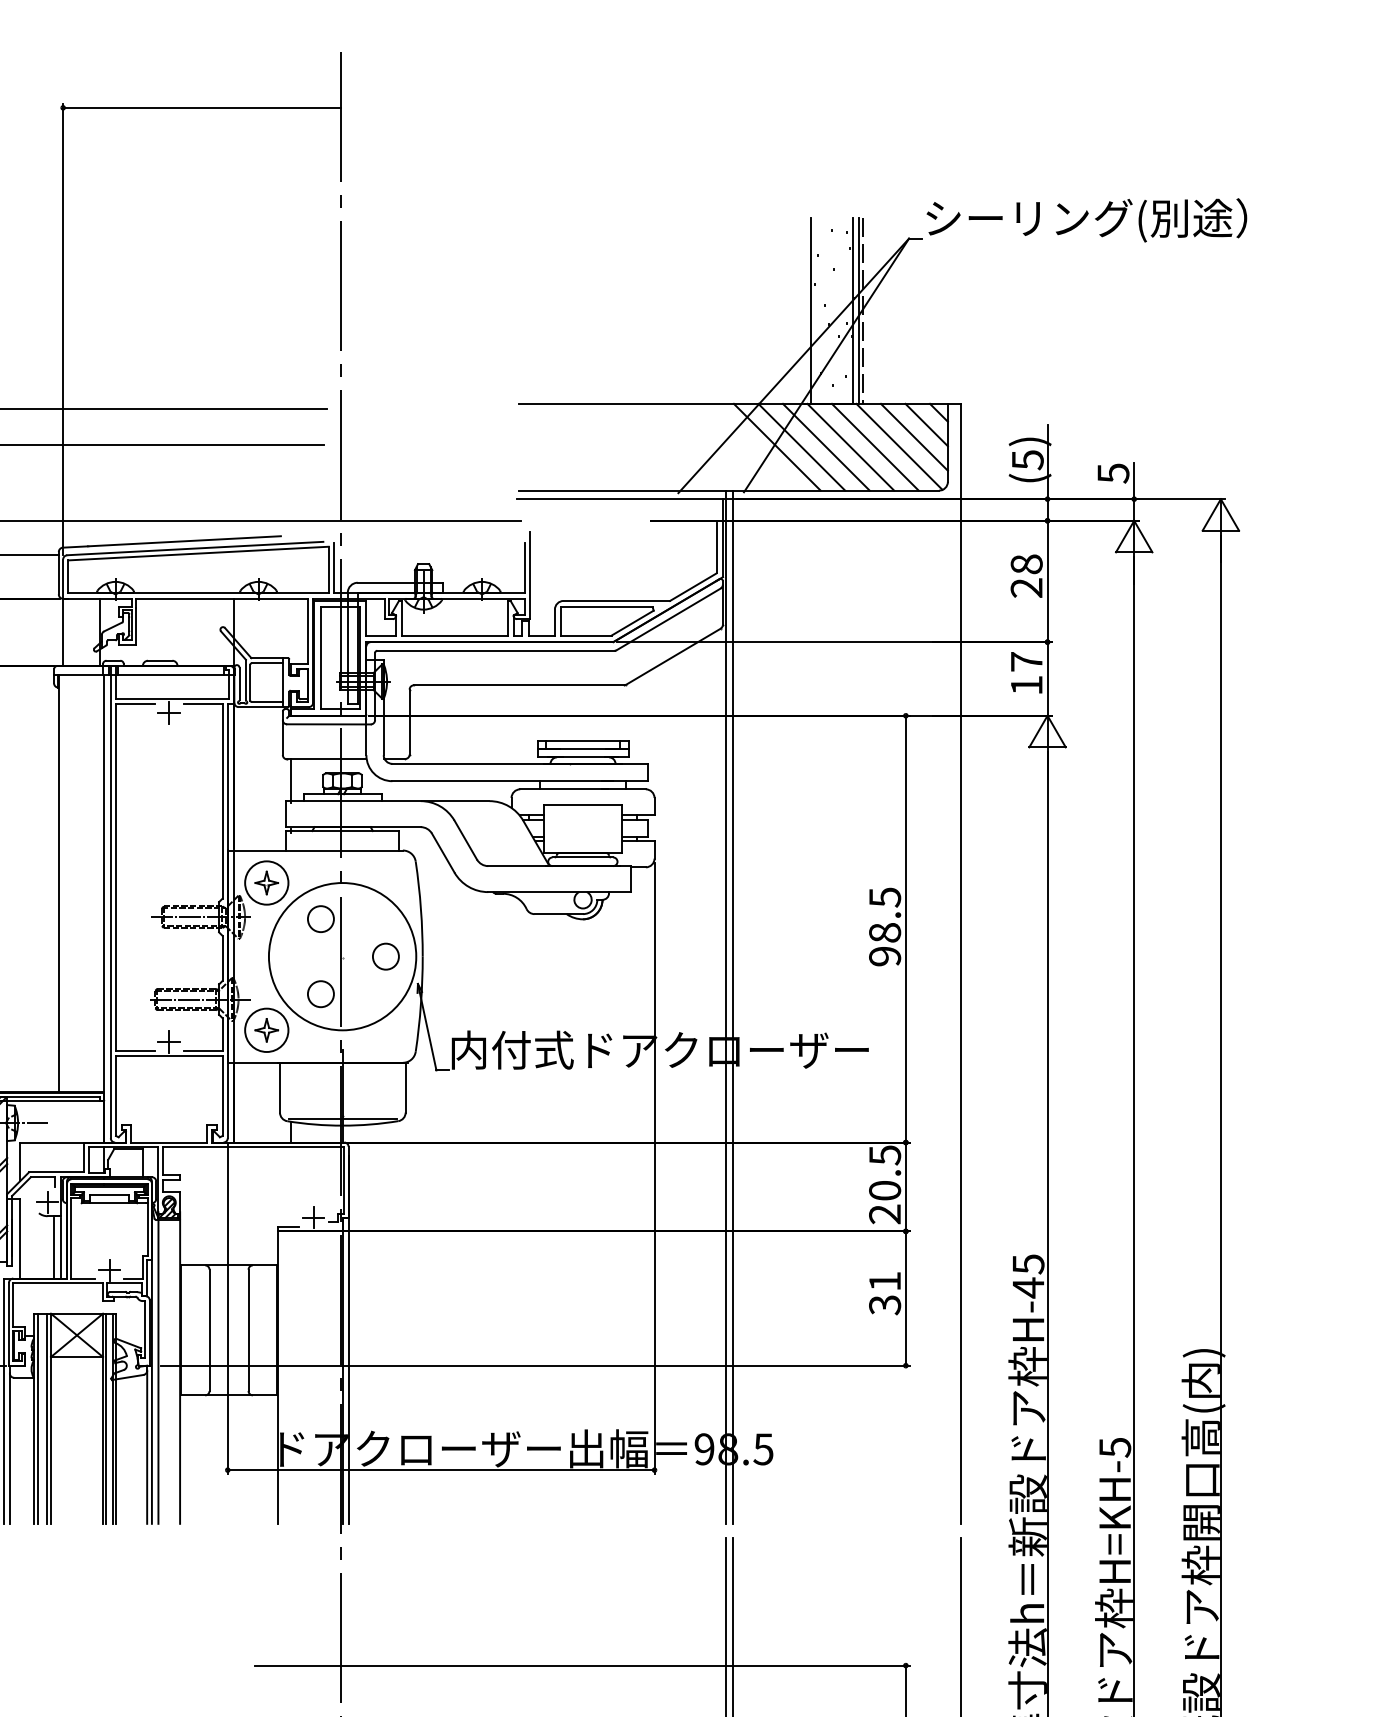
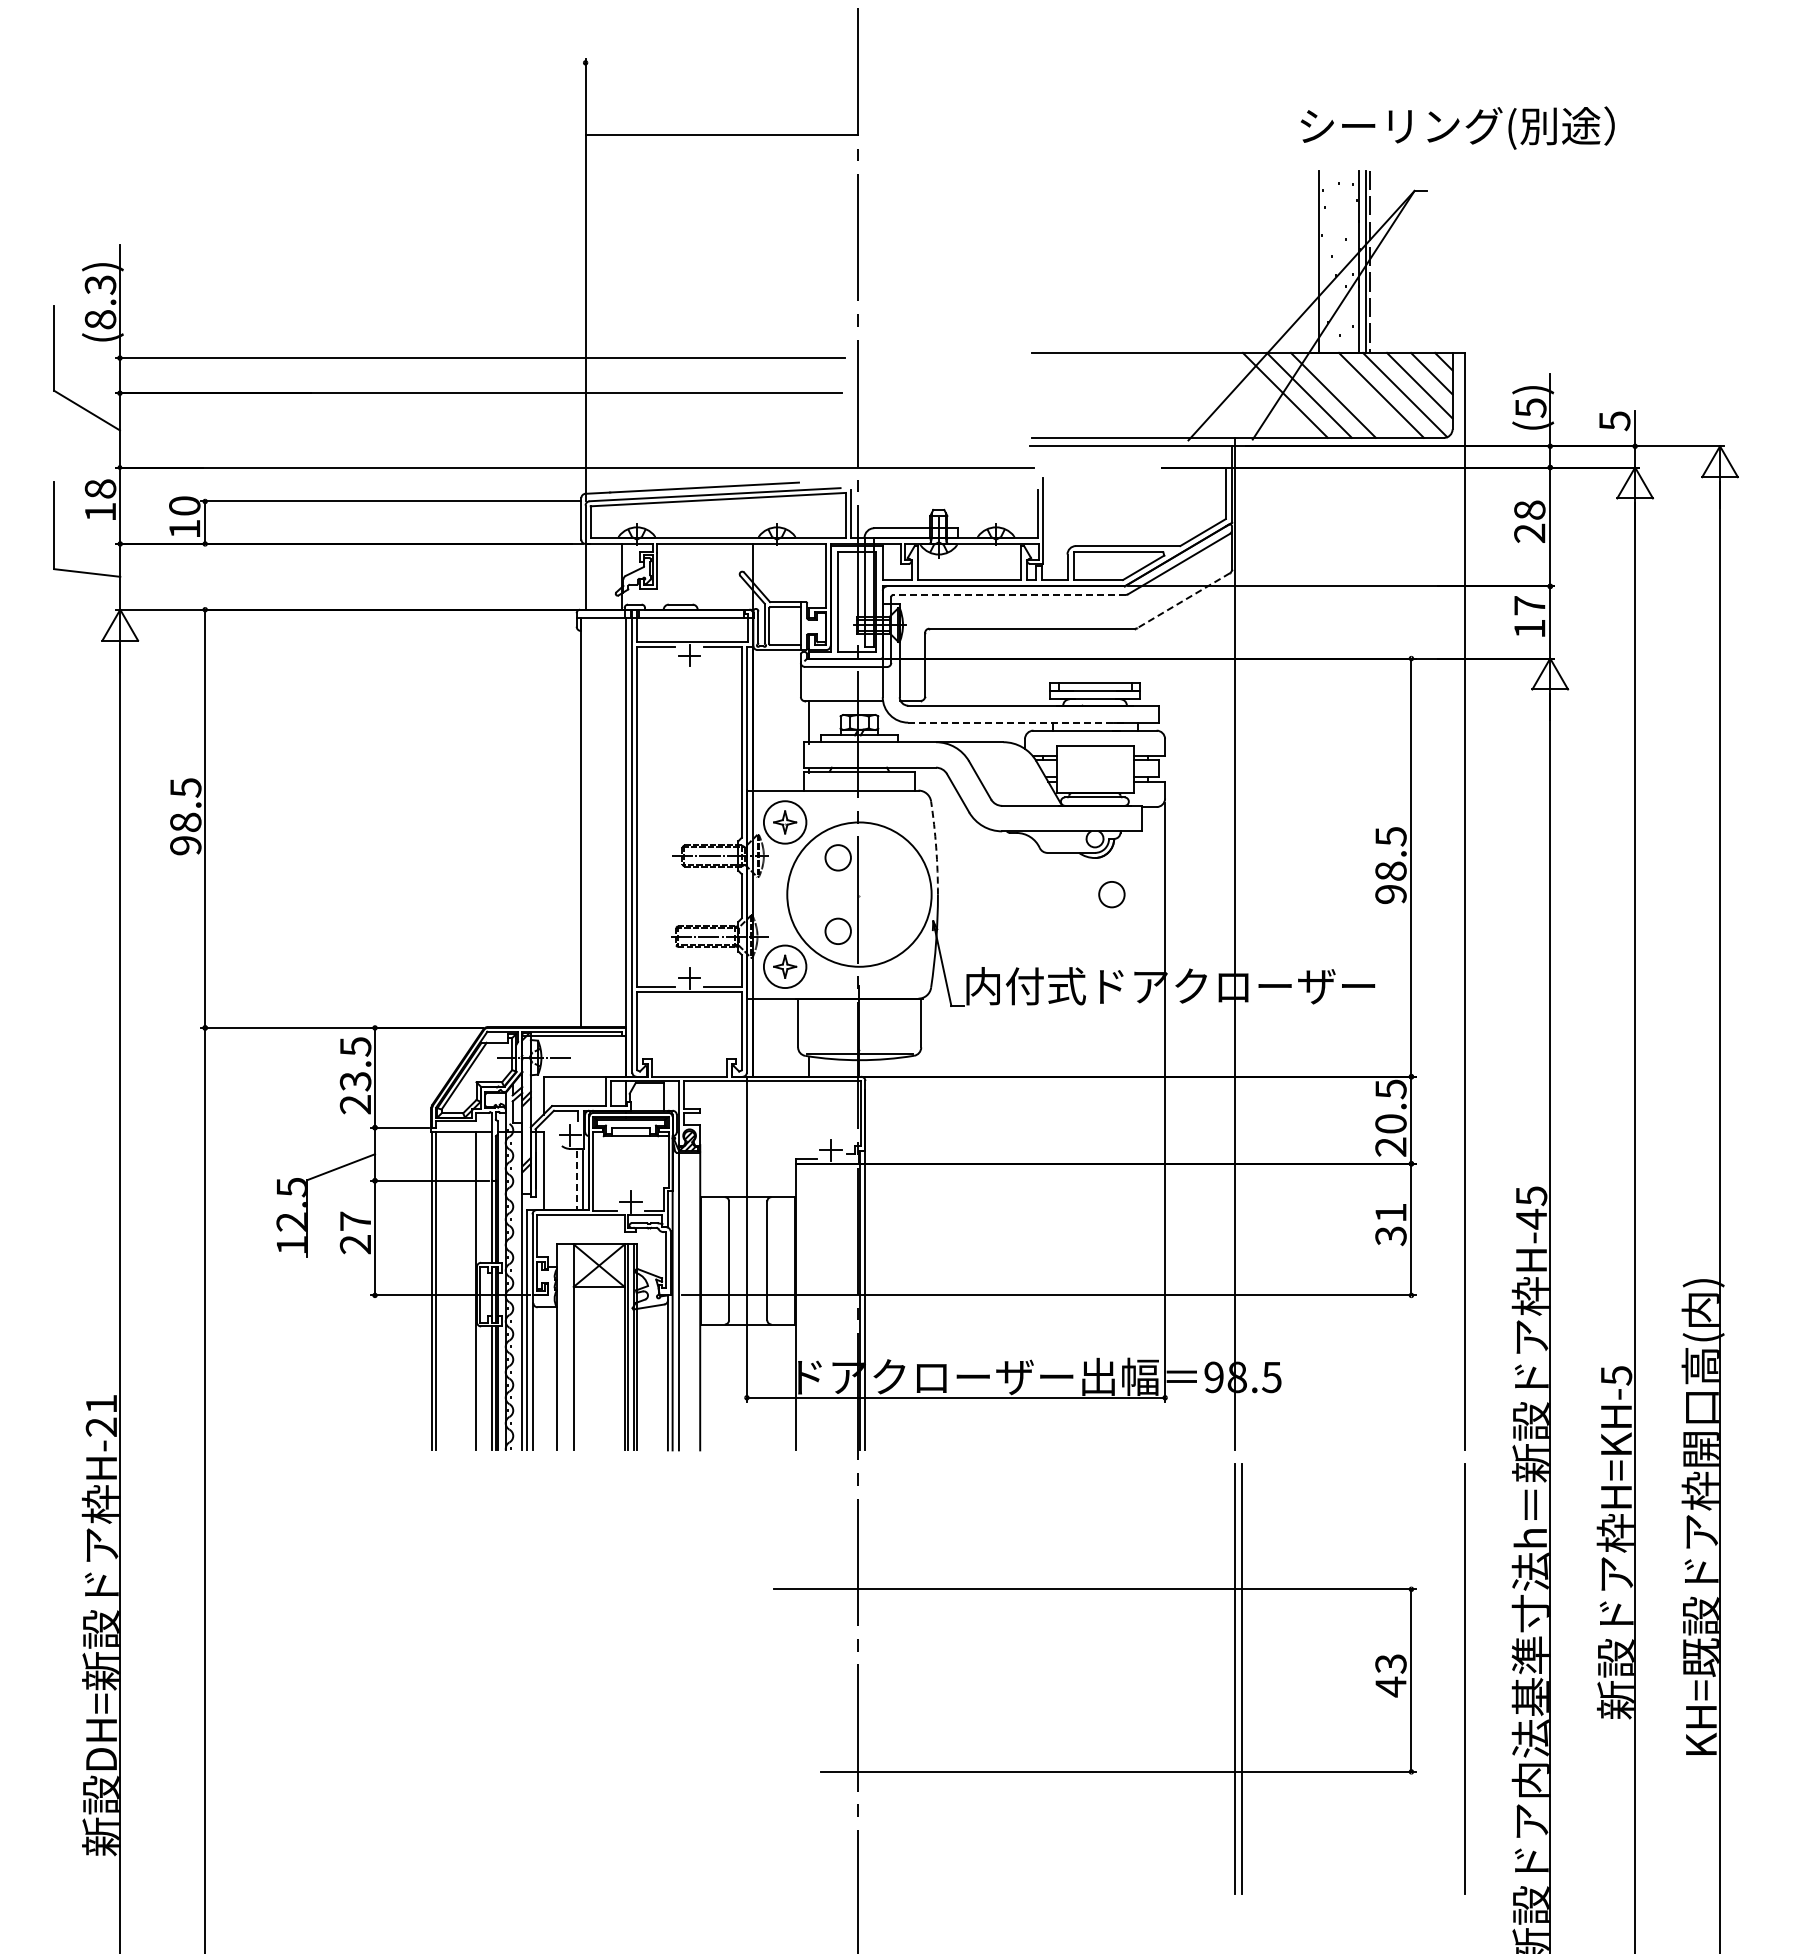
line: (201, 107) -> (721, 134), moved
text: (1086, 219) -> (1457, 127), moved
line: (849, 446) -> (1356, 394), removed
line: (495, 650) -> (1009, 594), solid -> dashed
line: (673, 656) -> (1183, 600), solid -> dashed
line: (503, 781) -> (1017, 722), solid -> dashed
arc: (421, 908) -> (936, 847), solid -> dashed
circle: (385, 956) -> (1111, 894), moved
line: (732, 1006) -> (1241, 943), removed
line: (53, 1248) -> (576, 1180), solid -> dashed
line: (37, 1418) -> (560, 1347), removed
line: (46, 1418) -> (569, 1347), removed

